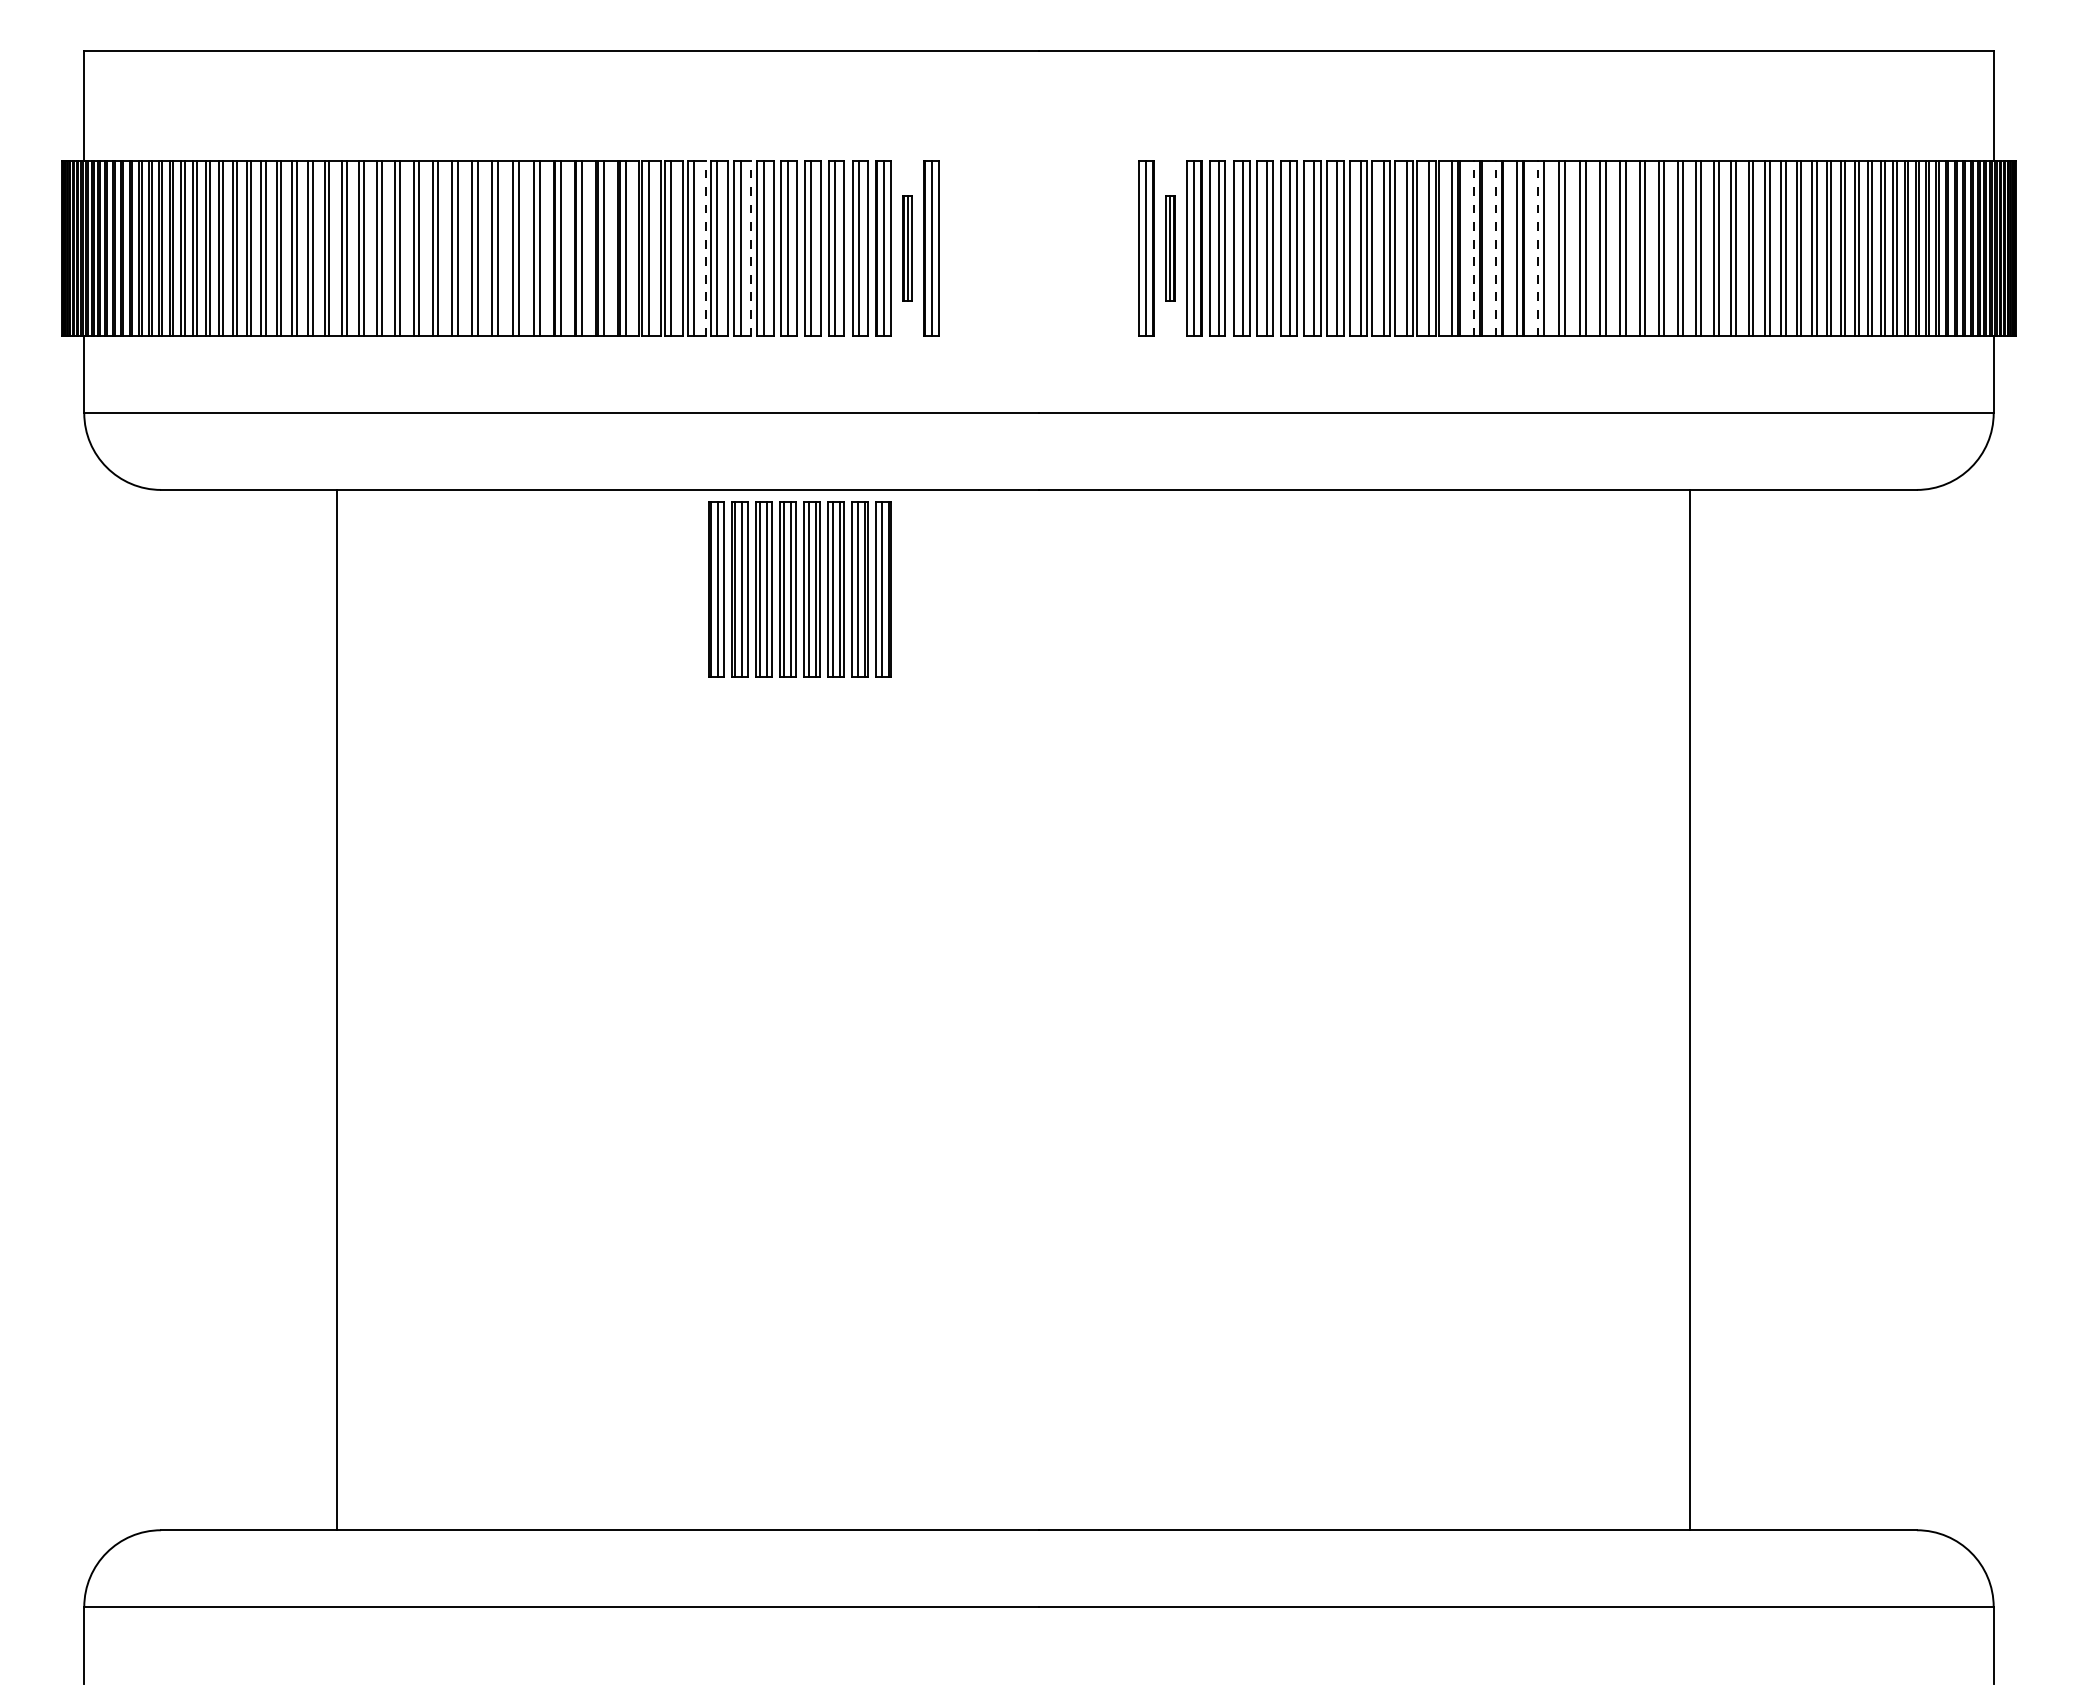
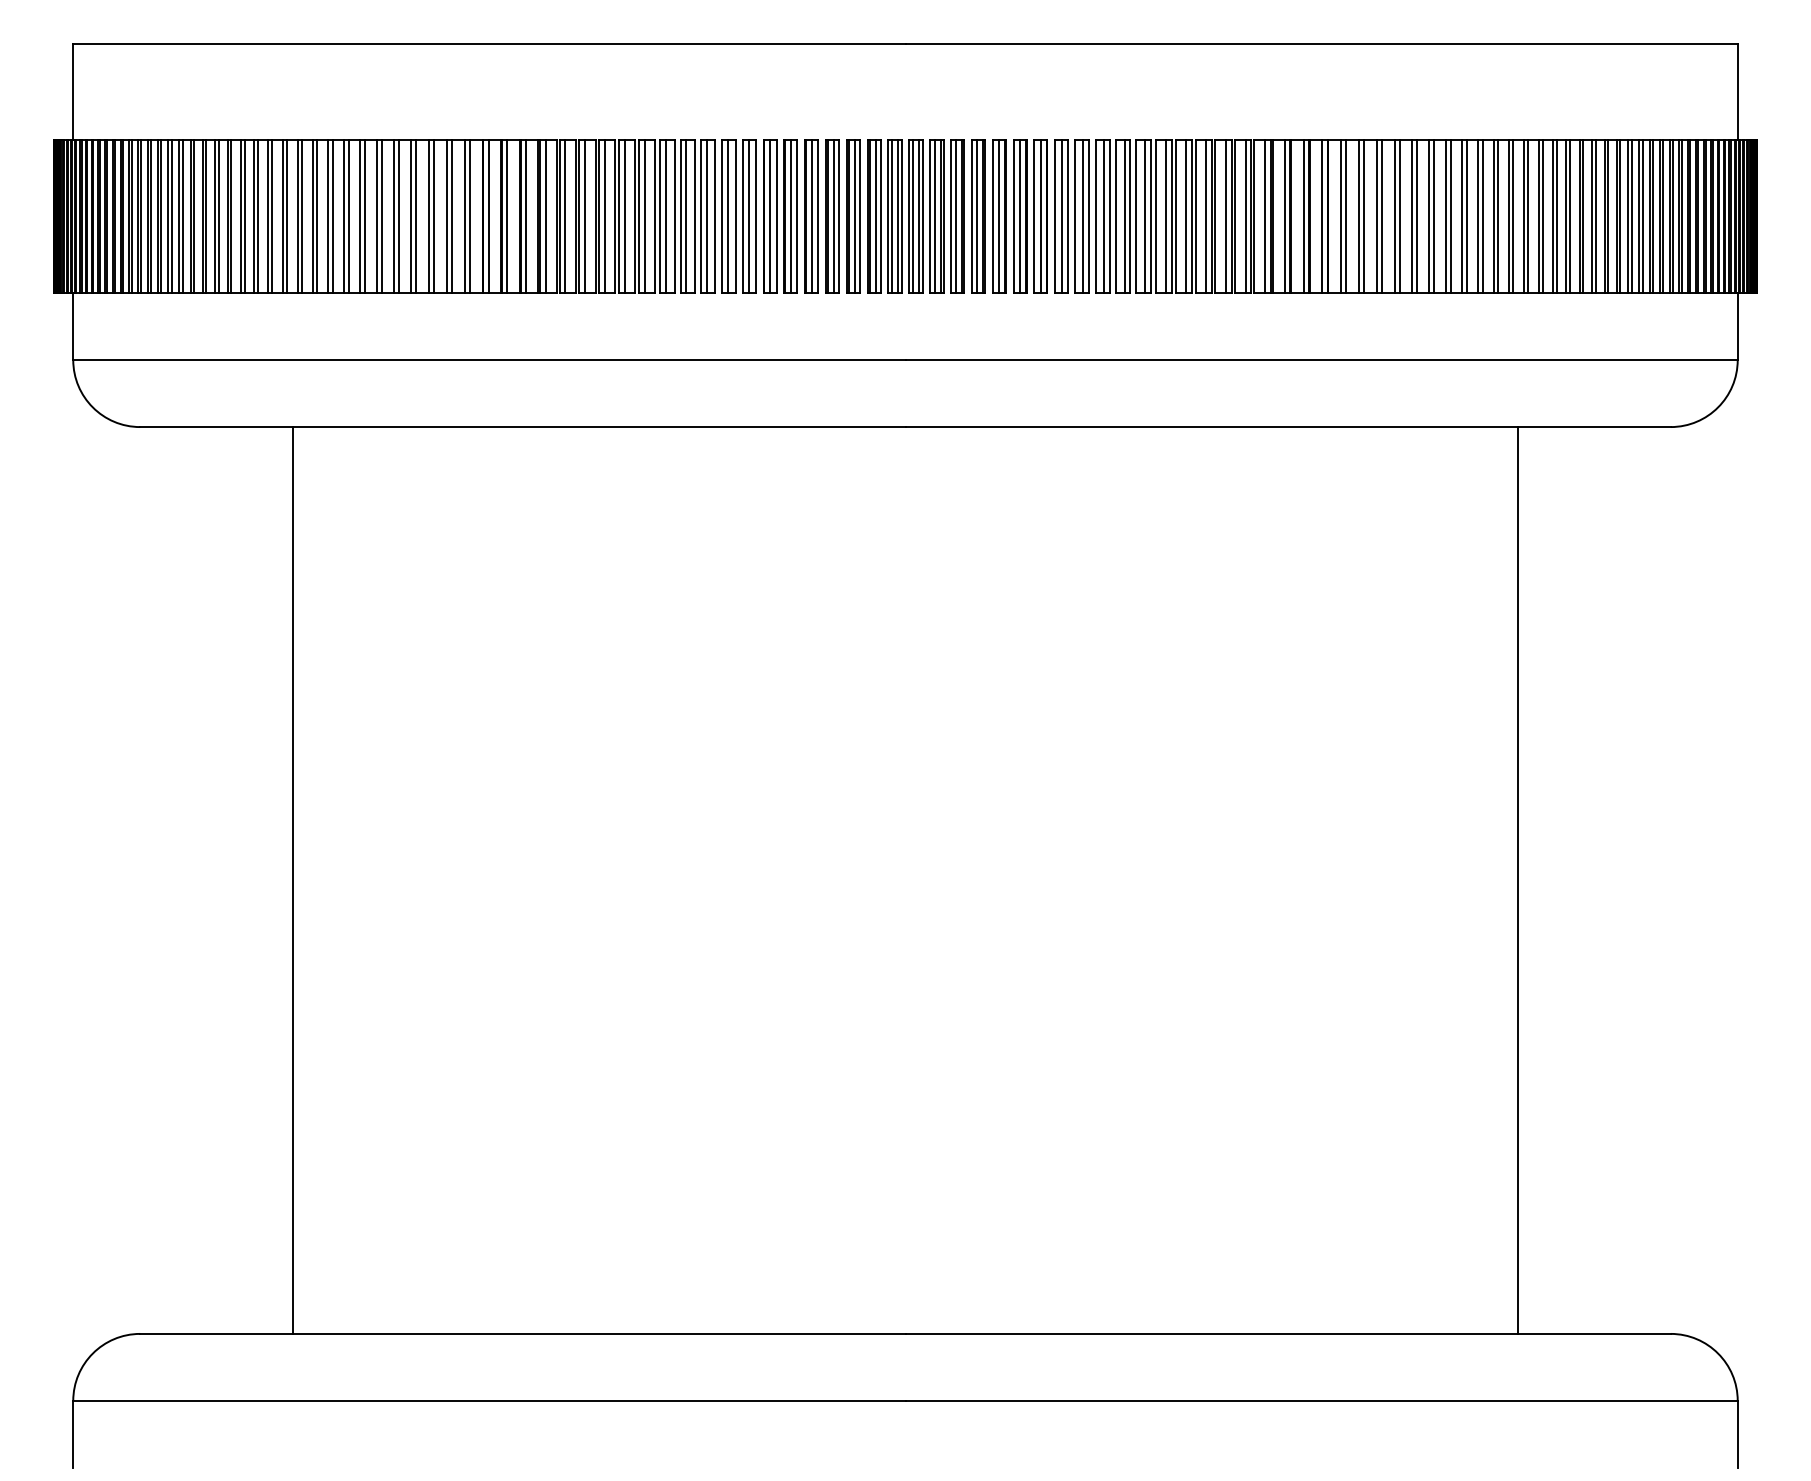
line: (705, 248) -> (614, 216), dashed -> solid
line: (751, 248) -> (654, 216), dashed -> solid
part: (907, 248) -> (790, 216), size x1.67
part: (1170, 248) -> (1020, 216), size x1.67
line: (1473, 248) -> (1284, 216), dashed -> solid
line: (1495, 248) -> (1303, 216), dashed -> solid
line: (1538, 248) -> (1340, 216), dashed -> solid
part: (799, 589) -> (905, 216), moved
line: (1690, 1009) -> (1517, 879), moved

